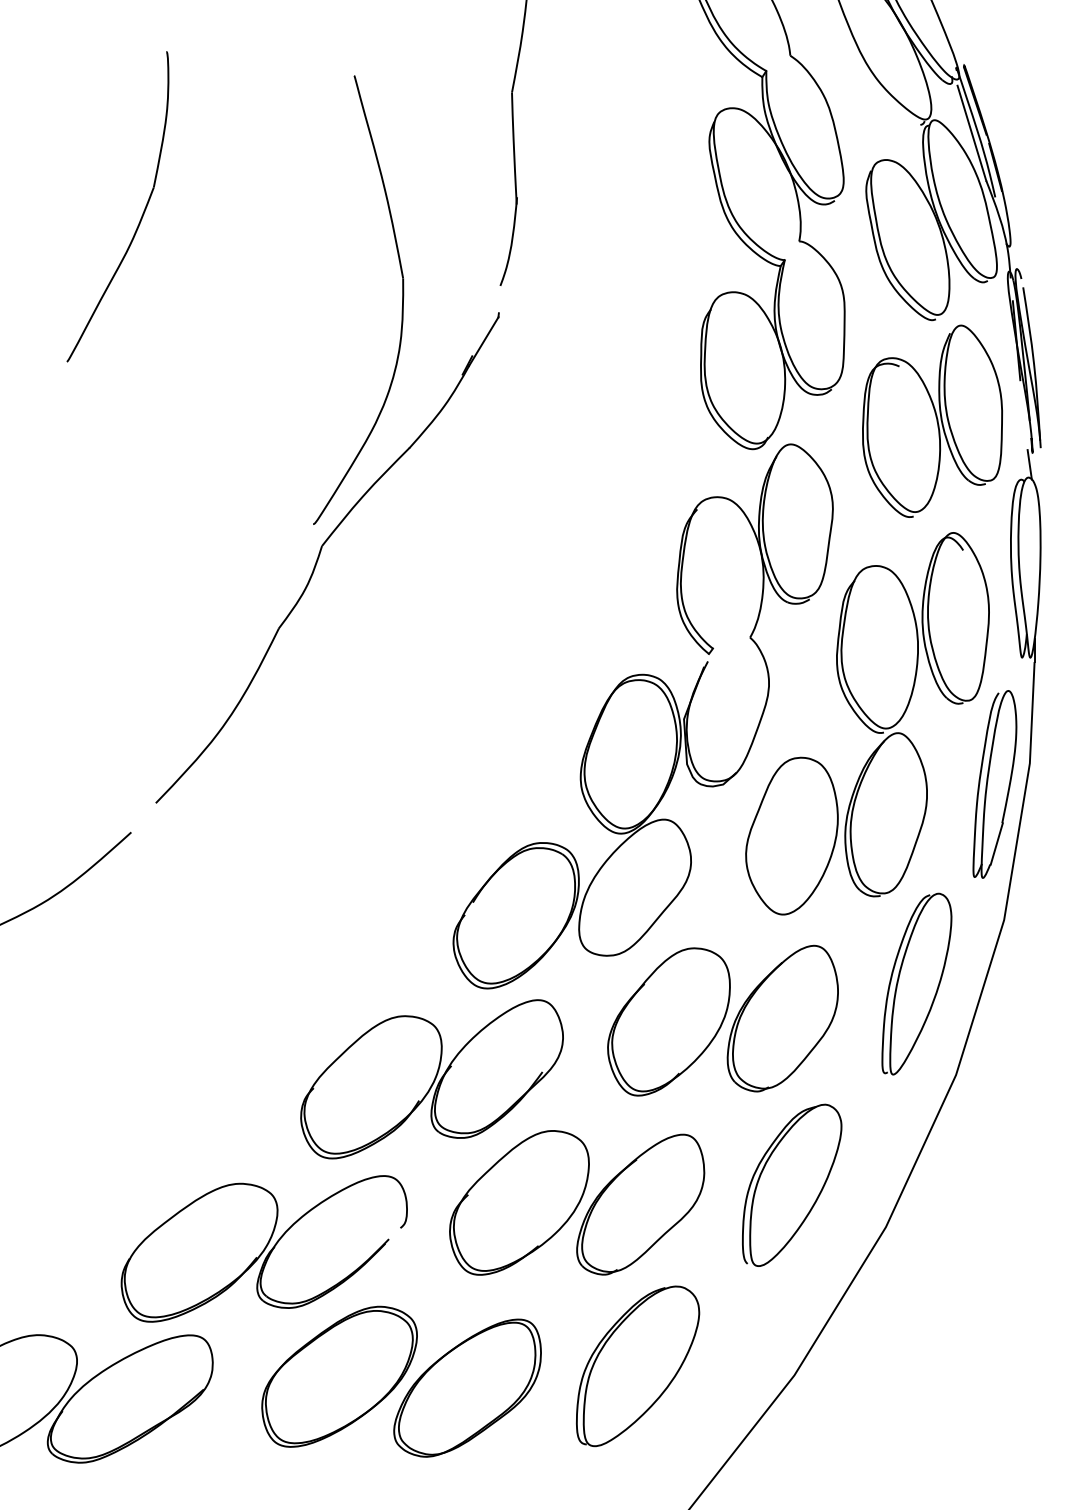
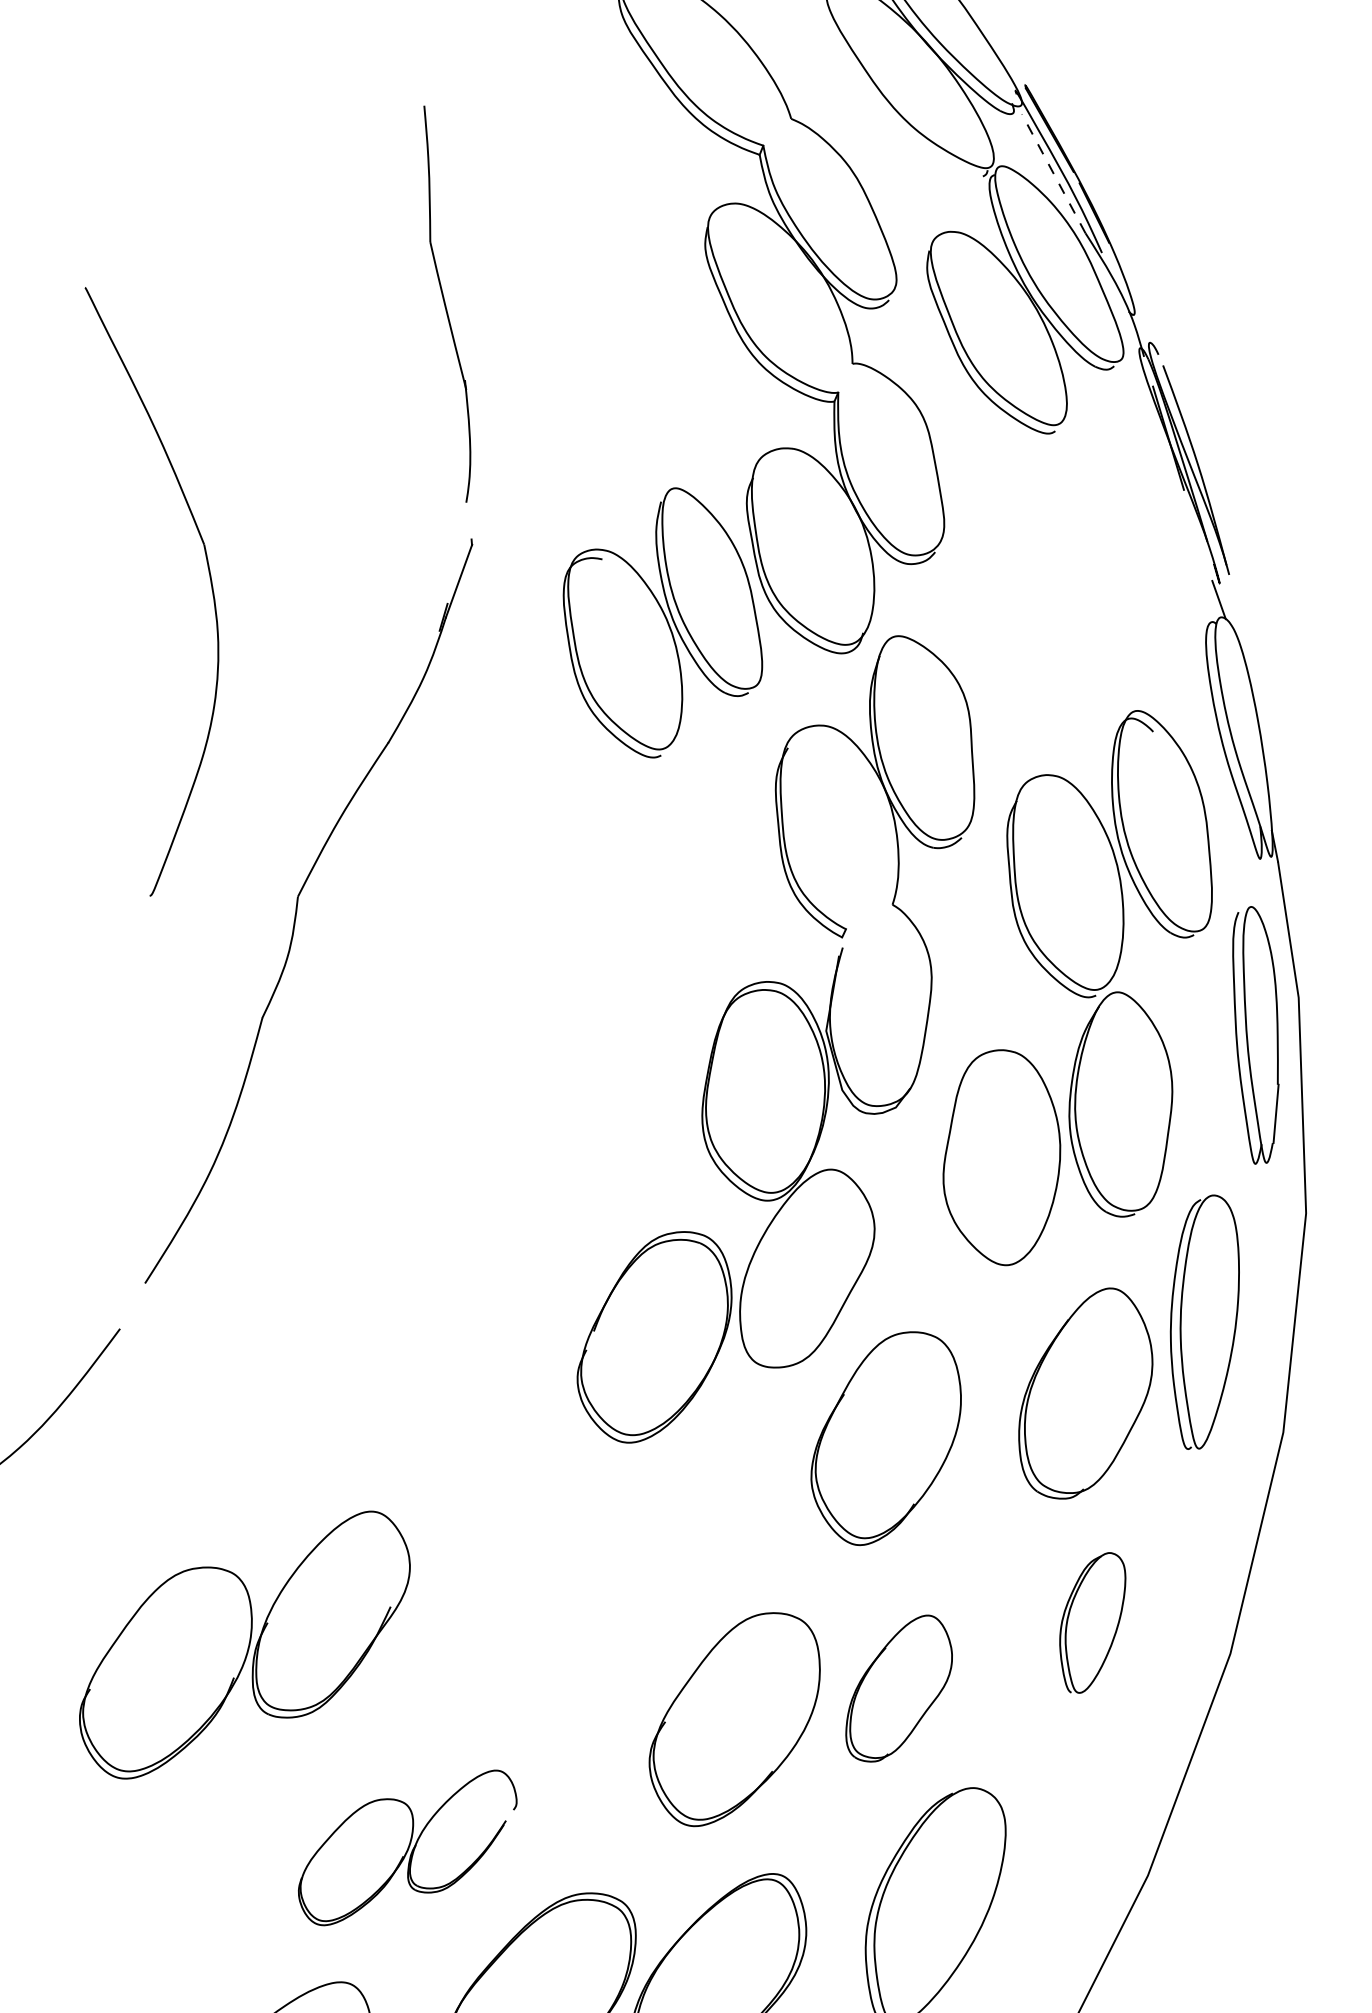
line: (971, 133) -> (1053, 174), solid -> dashed
part: (402, 299) -> (208, 572), moved
part: (932, 420) -> (660, 622), moved
part: (782, 1018) -> (1083, 1394), moved
part: (431, 1079) -> (244, 1646), moved
part: (792, 1184) -> (1094, 1621), size x0.6
part: (640, 1204) -> (897, 1688), size x0.7
part: (263, 1248) -> (406, 1847), size x0.6

